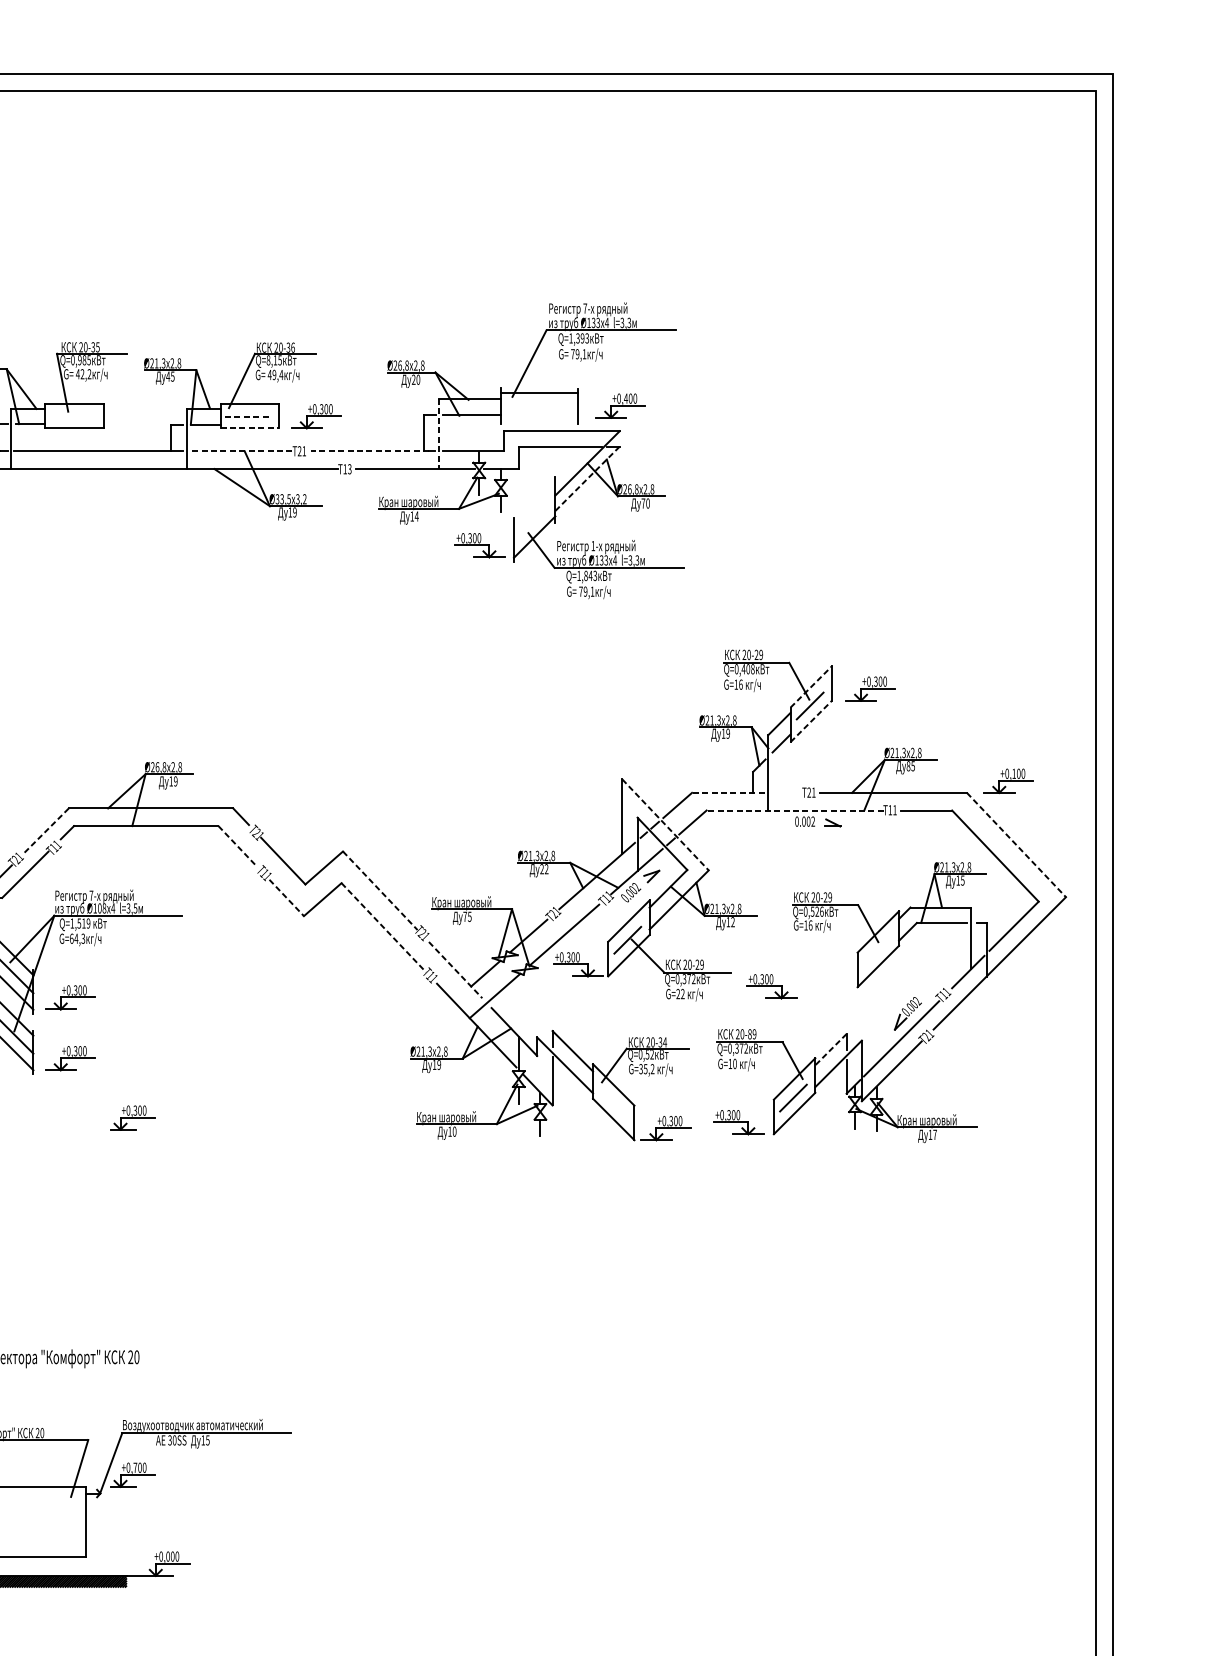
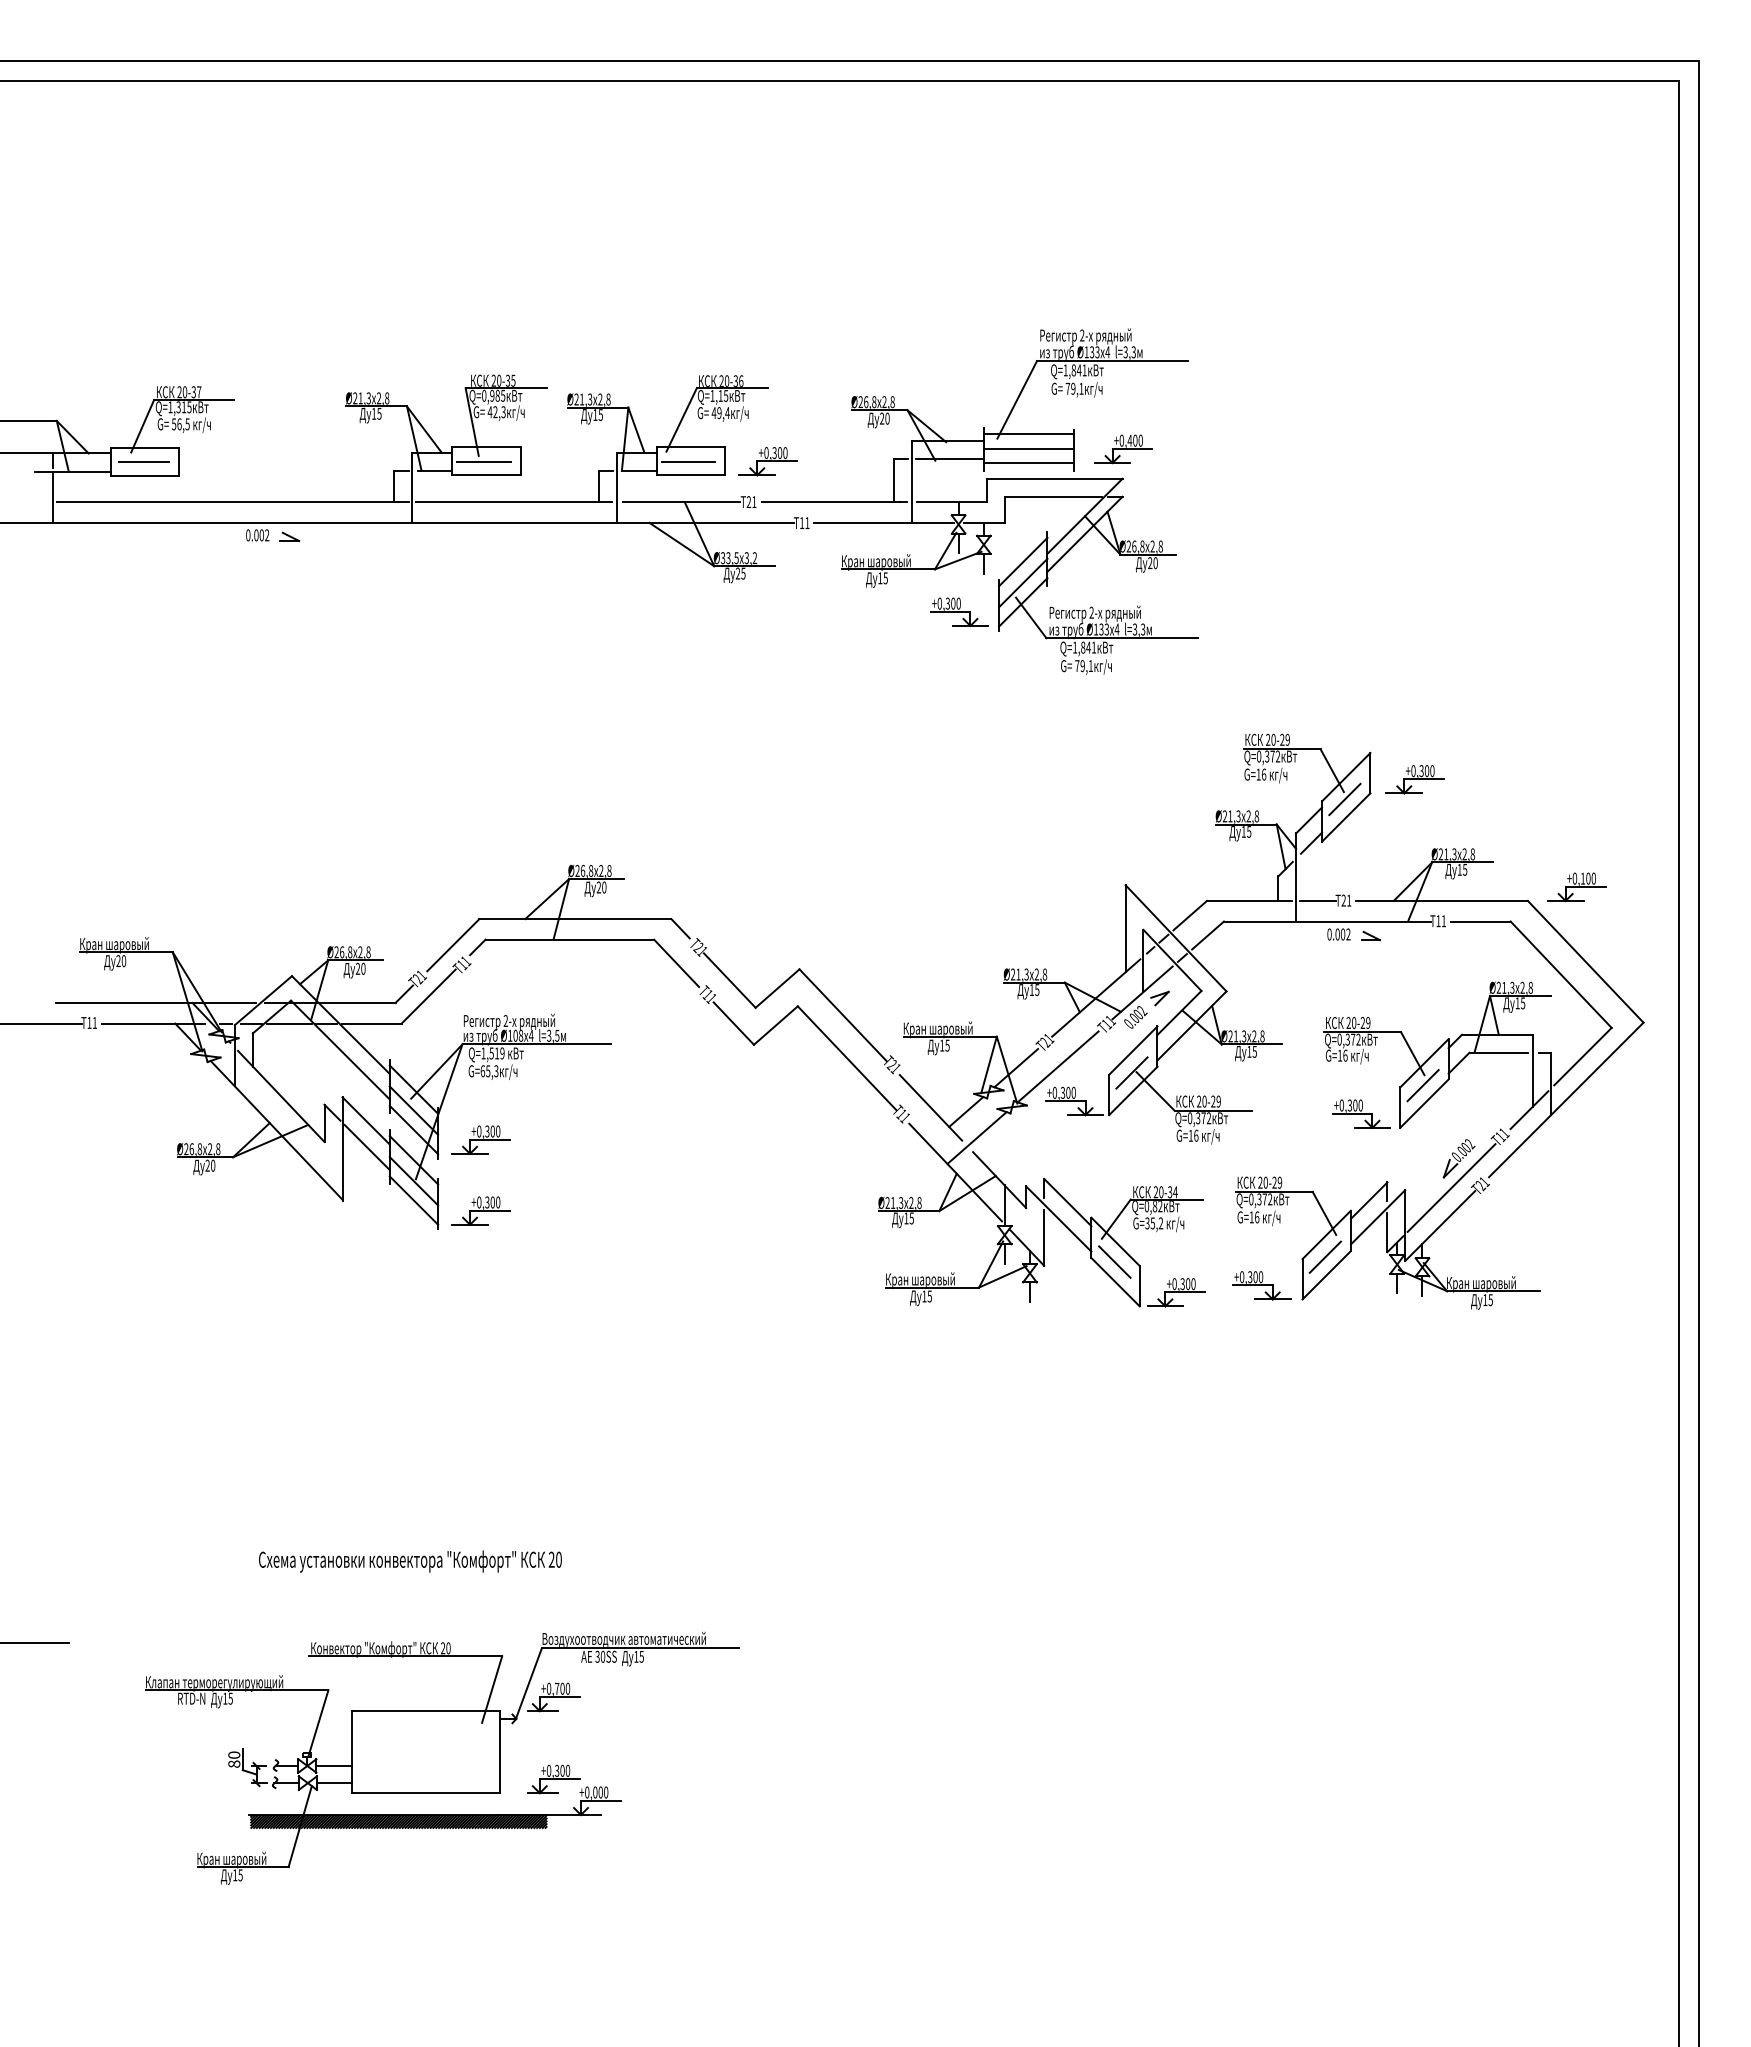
text: (585, 308) -> (1082, 335), 7- -> 2-
text: (581, 338) -> (1078, 370), Q=1,393 -> Q=1,841
text: (268, 360) -> (712, 396), Q=8,15 -> Q=1,15
text: (89, 374) -> (503, 412), 42,2 -> 42,3
text: (168, 376) -> (595, 414), 45 -> 15
line: (540, 406) -> (1029, 449), added
line: (72, 416) -> (483, 461), added
line: (247, 416) -> (688, 461), dashed -> solid
line: (540, 418) -> (1029, 463), added
line: (250, 428) -> (691, 475), dashed -> solid
line: (438, 434) -> (911, 482), dashed -> solid
line: (241, 451) -> (681, 502), dashed -> solid
line: (369, 451) -> (830, 502), dashed -> solid
text: (349, 469) -> (807, 523), 13 -> 11
line: (587, 479) -> (1084, 534), dashed -> solid
line: (534, 502) -> (1023, 561), added
text: (643, 503) -> (1150, 563), 70 -> 20
text: (292, 512) -> (740, 573), 19 -> 25
text: (416, 516) -> (885, 578), 14 -> 15
line: (534, 520) -> (1023, 582), added
text: (593, 545) -> (1091, 612), 1- -> 2-
text: (594, 575) -> (1093, 647), Q=1,843 -> Q=1,841
text: (748, 669) -> (1272, 756), Q=0,408 -> Q=0,372
line: (811, 686) -> (1346, 776), dashed -> solid
line: (811, 721) -> (1346, 817), dashed -> solid
text: (728, 733) -> (1249, 831), 19 -> 15
text: (908, 765) -> (1459, 869), 85 -> 15
text: (173, 781) -> (601, 887), 19 -> 20
line: (727, 792) -> (1248, 900), dashed -> solid
line: (786, 792) -> (1317, 900), added
line: (794, 810) -> (1326, 921), dashed -> solid
line: (665, 825) -> (1176, 938), dashed -> solid
line: (46, 831) -> (453, 945), dashed -> solid
line: (1016, 844) -> (1585, 961), dashed -> solid
line: (237, 846) -> (676, 963), dashed -> solid
text: (544, 869) -> (1034, 990), 22 -> 15
line: (380, 891) -> (843, 1015), dashed -> solid
text: (91, 895) -> (505, 1020), 7- -> 2-
line: (287, 897) -> (734, 1023), dashed -> solid
text: (816, 911) -> (1352, 1039), Q=0,526 -> Q=0,372
text: (465, 916) -> (942, 1045), 75 -> 15
text: (732, 921) -> (1254, 1051), 12 -> 15
line: (384, 927) -> (847, 1058), dashed -> solid
text: (75, 938) -> (487, 1071), G=64,3 -> G=65,3
line: (876, 950) -> (1422, 1085), added
line: (456, 970) -> (931, 1108), dashed -> solid
part: (772, 986) -> (1361, 1113), moved
text: (680, 993) -> (1193, 1135), G=22 -> G=16
text: (749, 1034) -> (1274, 1182), 20-89 -> 20-29
line: (831, 1049) -> (1369, 1200), dashed -> solid
text: (647, 1054) -> (1154, 1206), Q=0,52 -> Q=0,82
text: (438, 1064) -> (911, 1218), 19 -> 15
text: (735, 1064) -> (1257, 1217), G=10 -> G=16
line: (612, 1101) -> (1114, 1261), added
part: (132, 1118) -> (553, 1779), moved
text: (454, 1131) -> (929, 1296), 10 -> 15
text: (934, 1135) -> (1490, 1300), 17 -> 15

